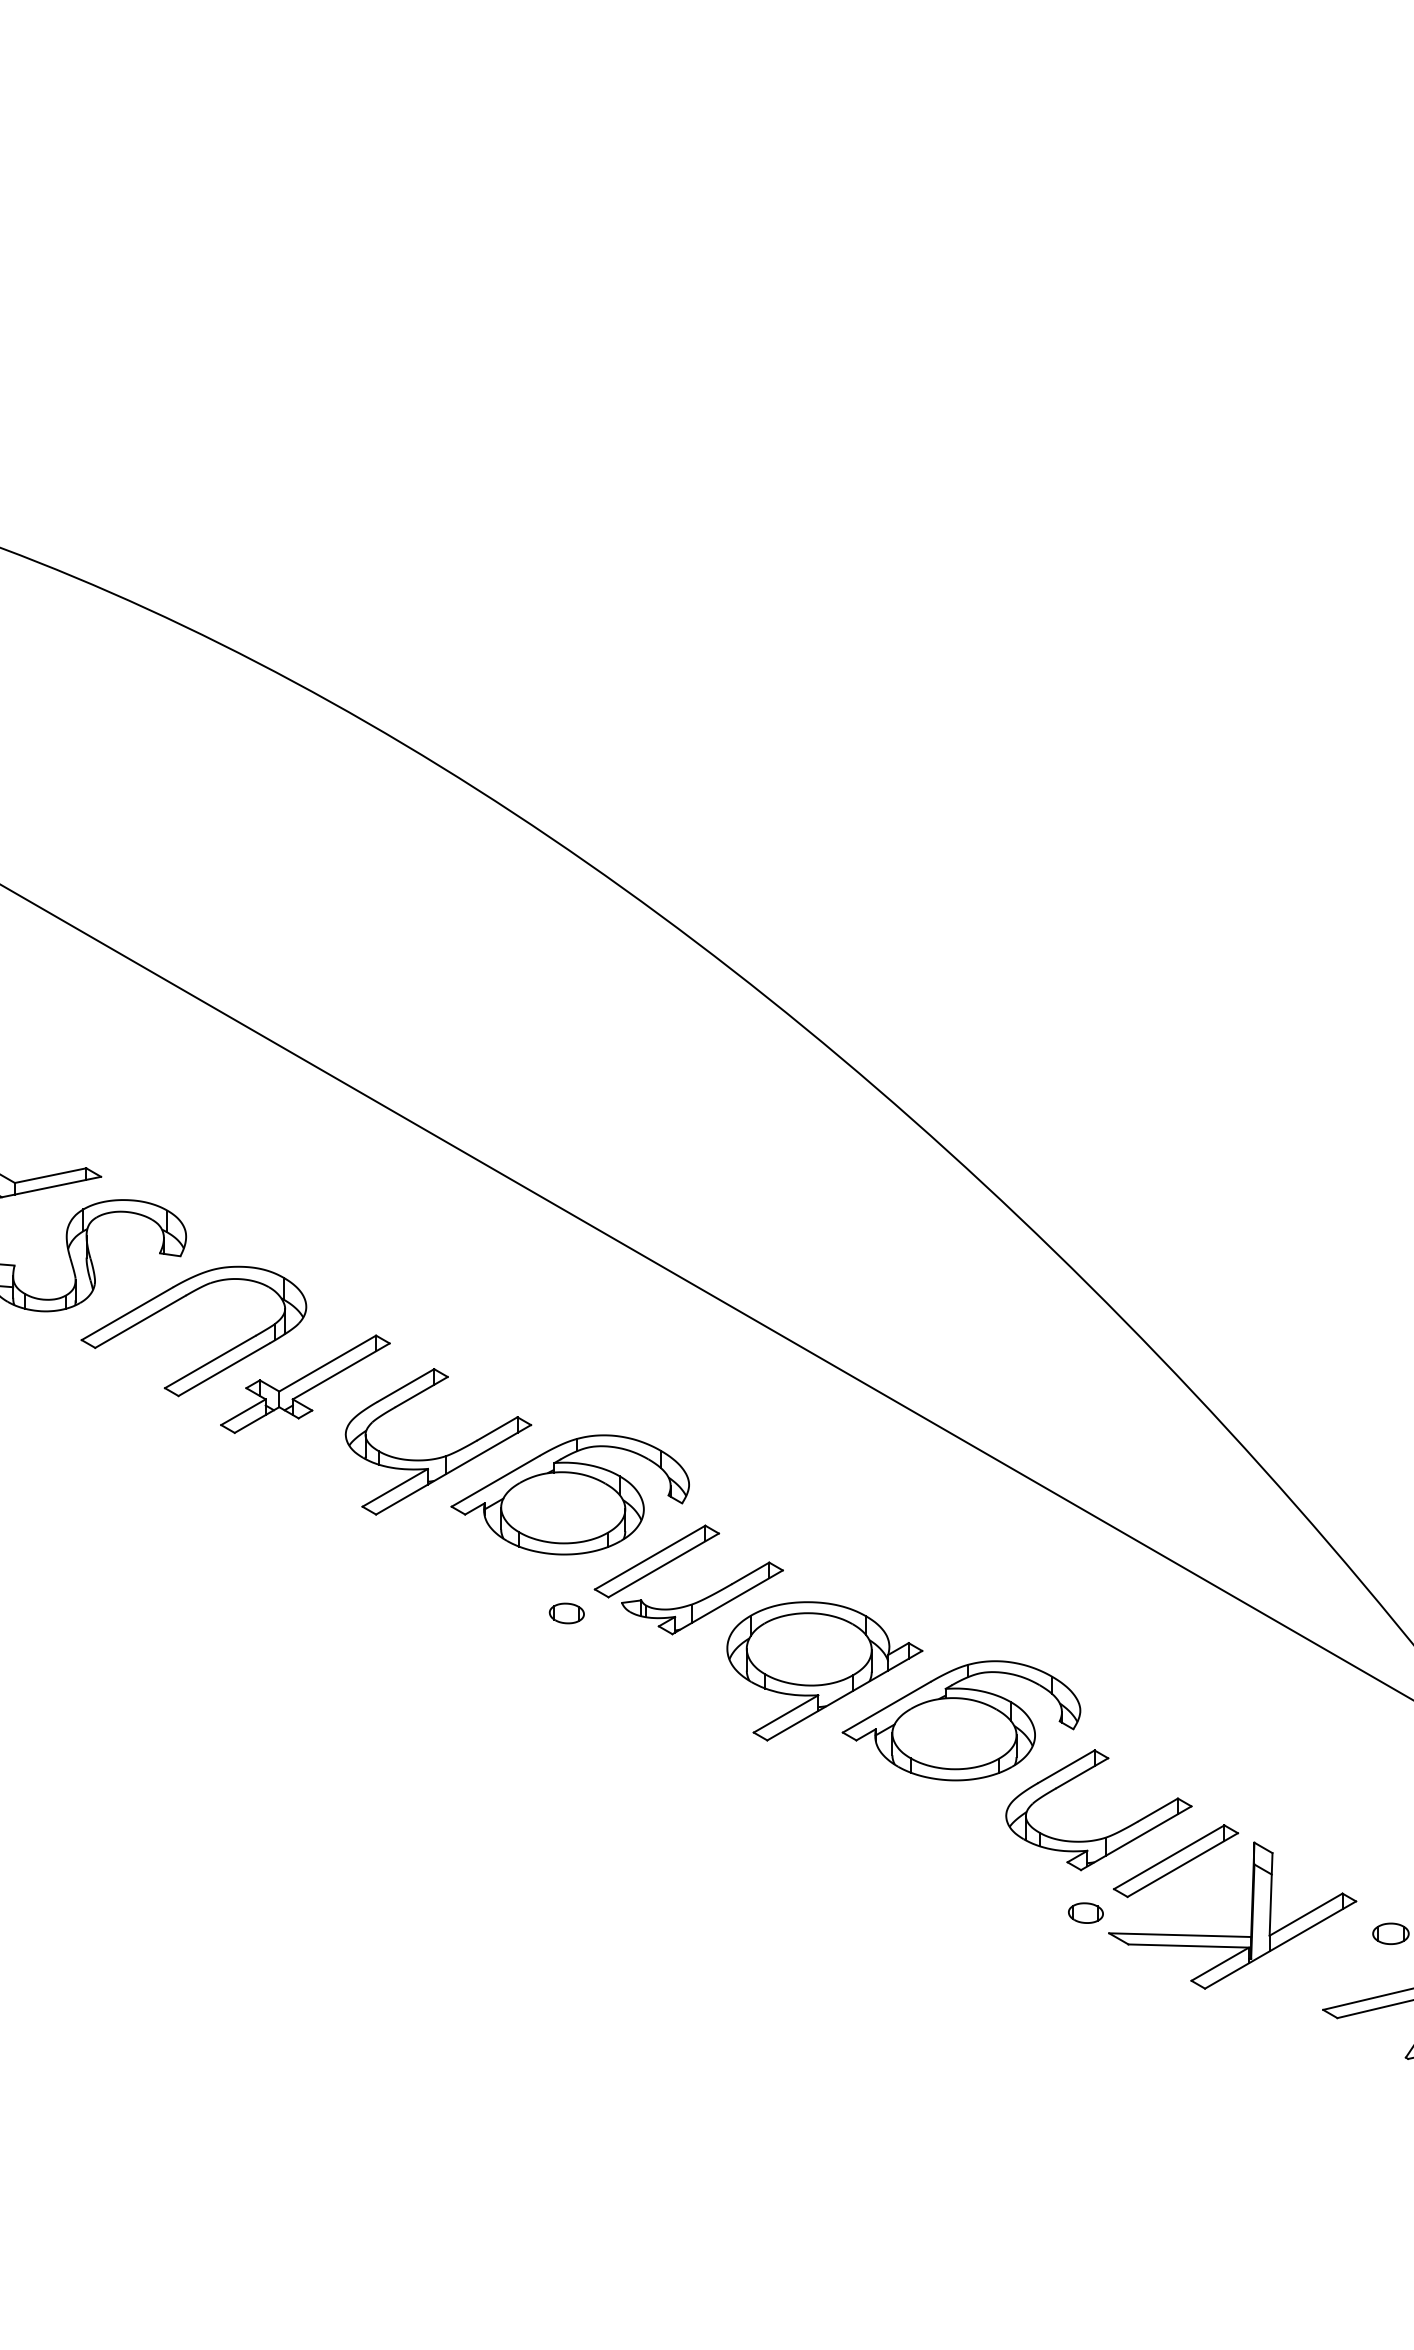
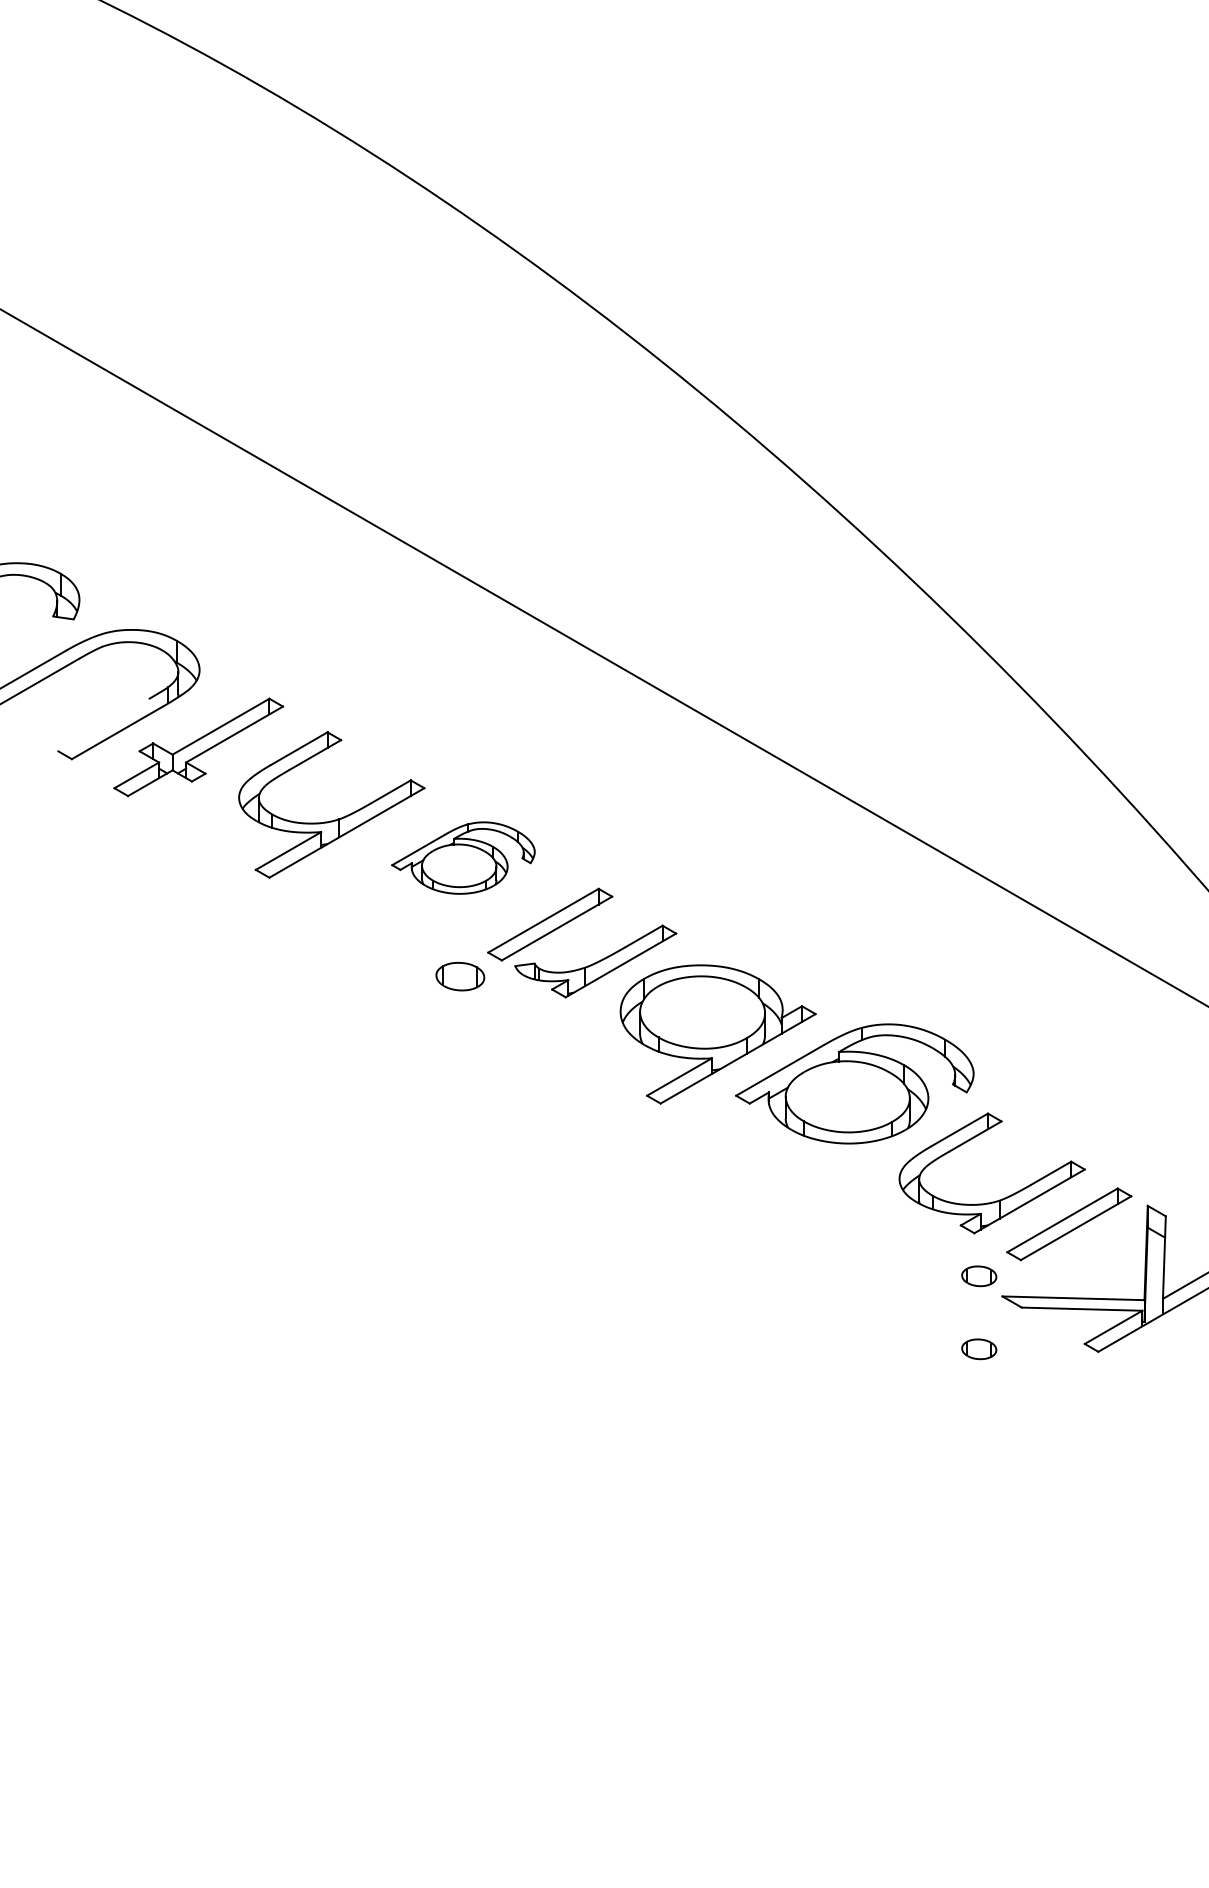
line: (210, 1361) -> (103, 724), removed
part: (569, 1494) -> (462, 857), size x0.6
part: (566, 1613) -> (459, 976), size x1.4
part: (1085, 1985) -> (978, 1348), added

